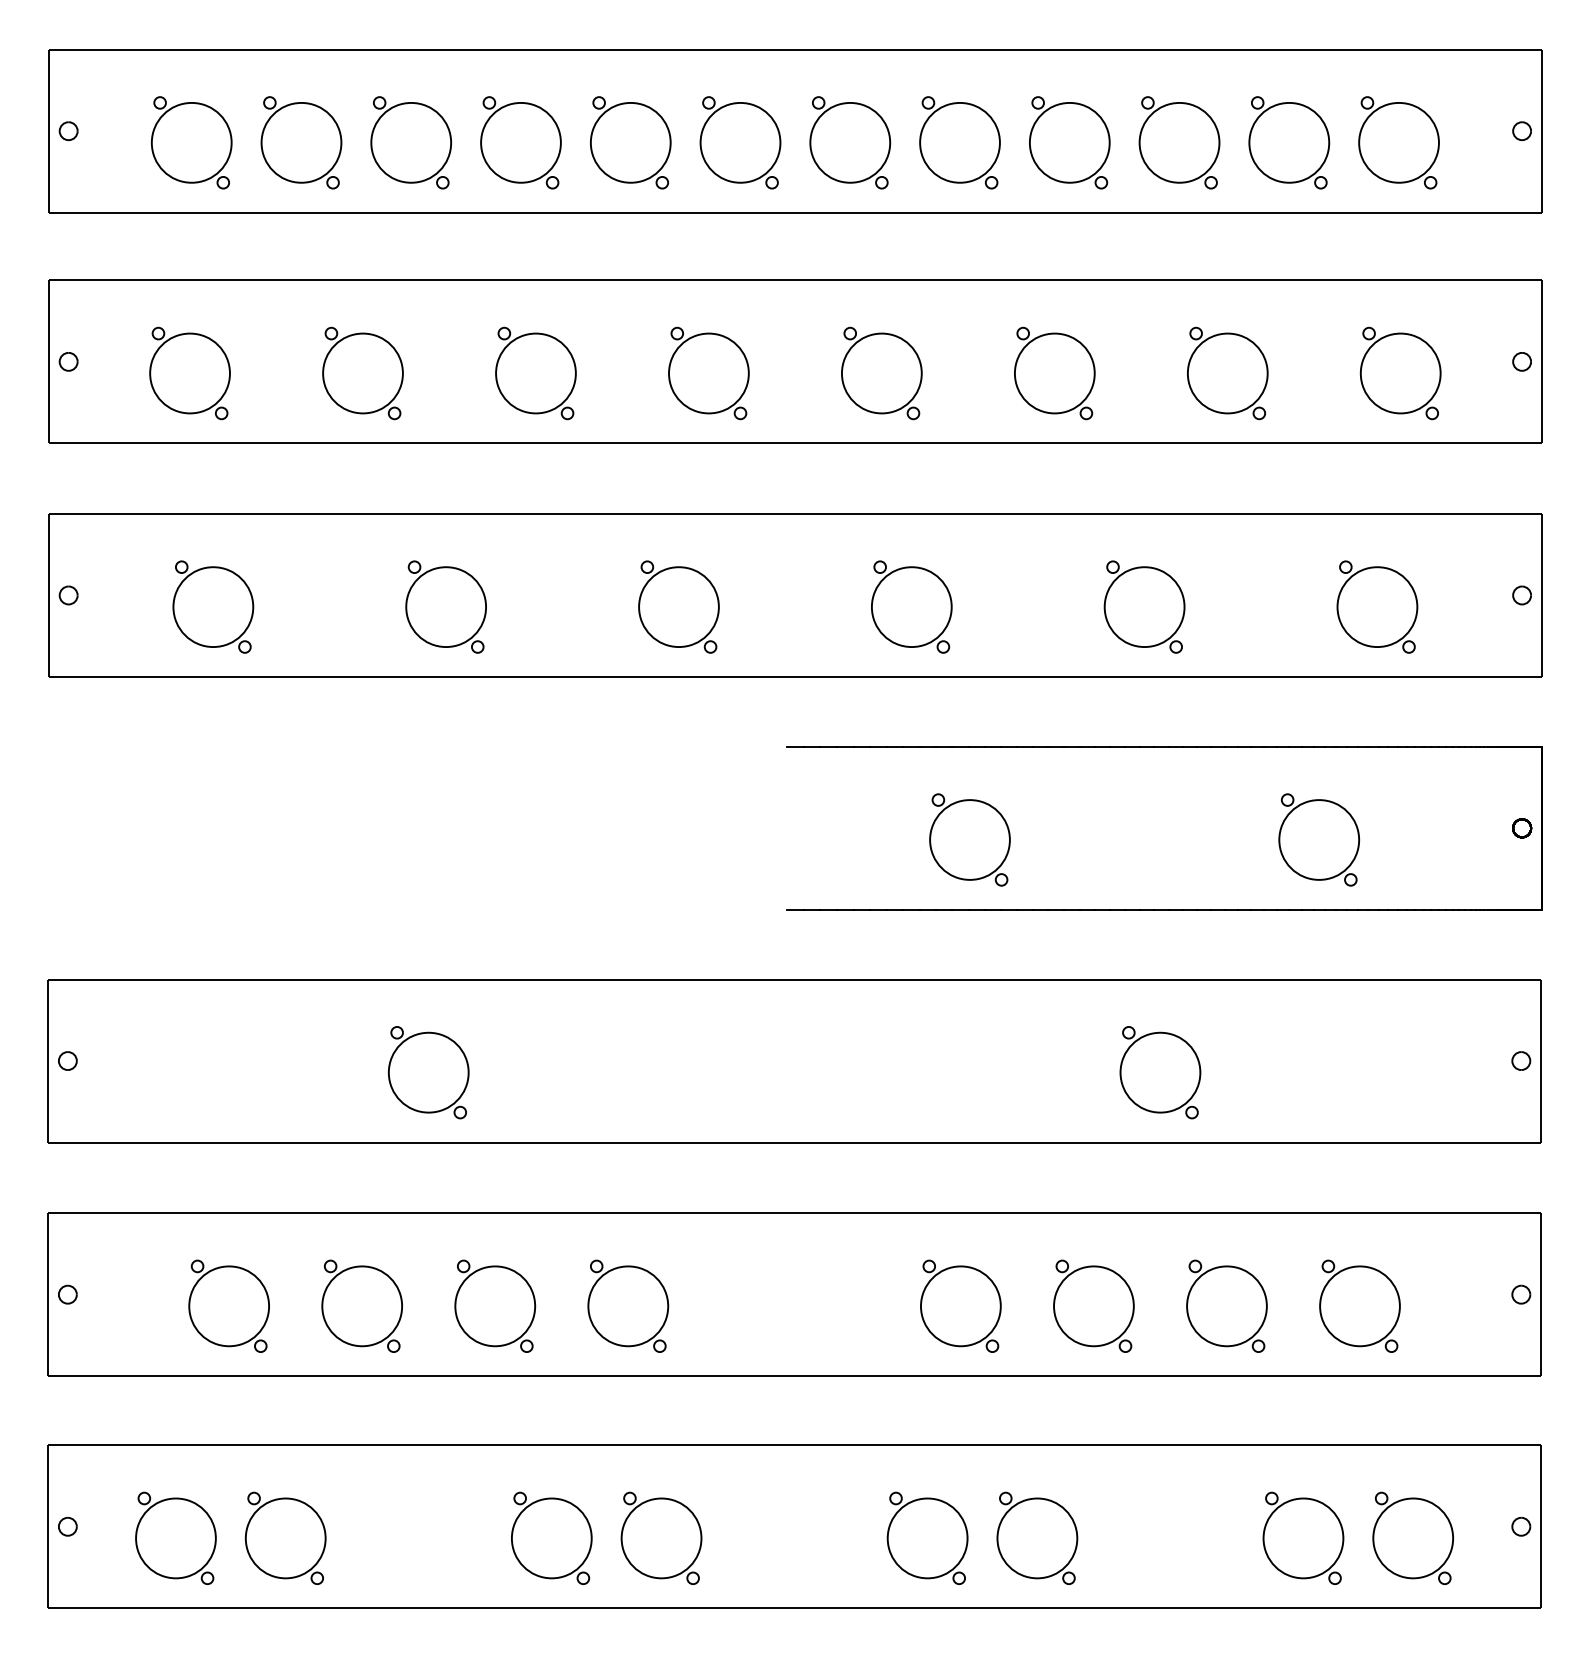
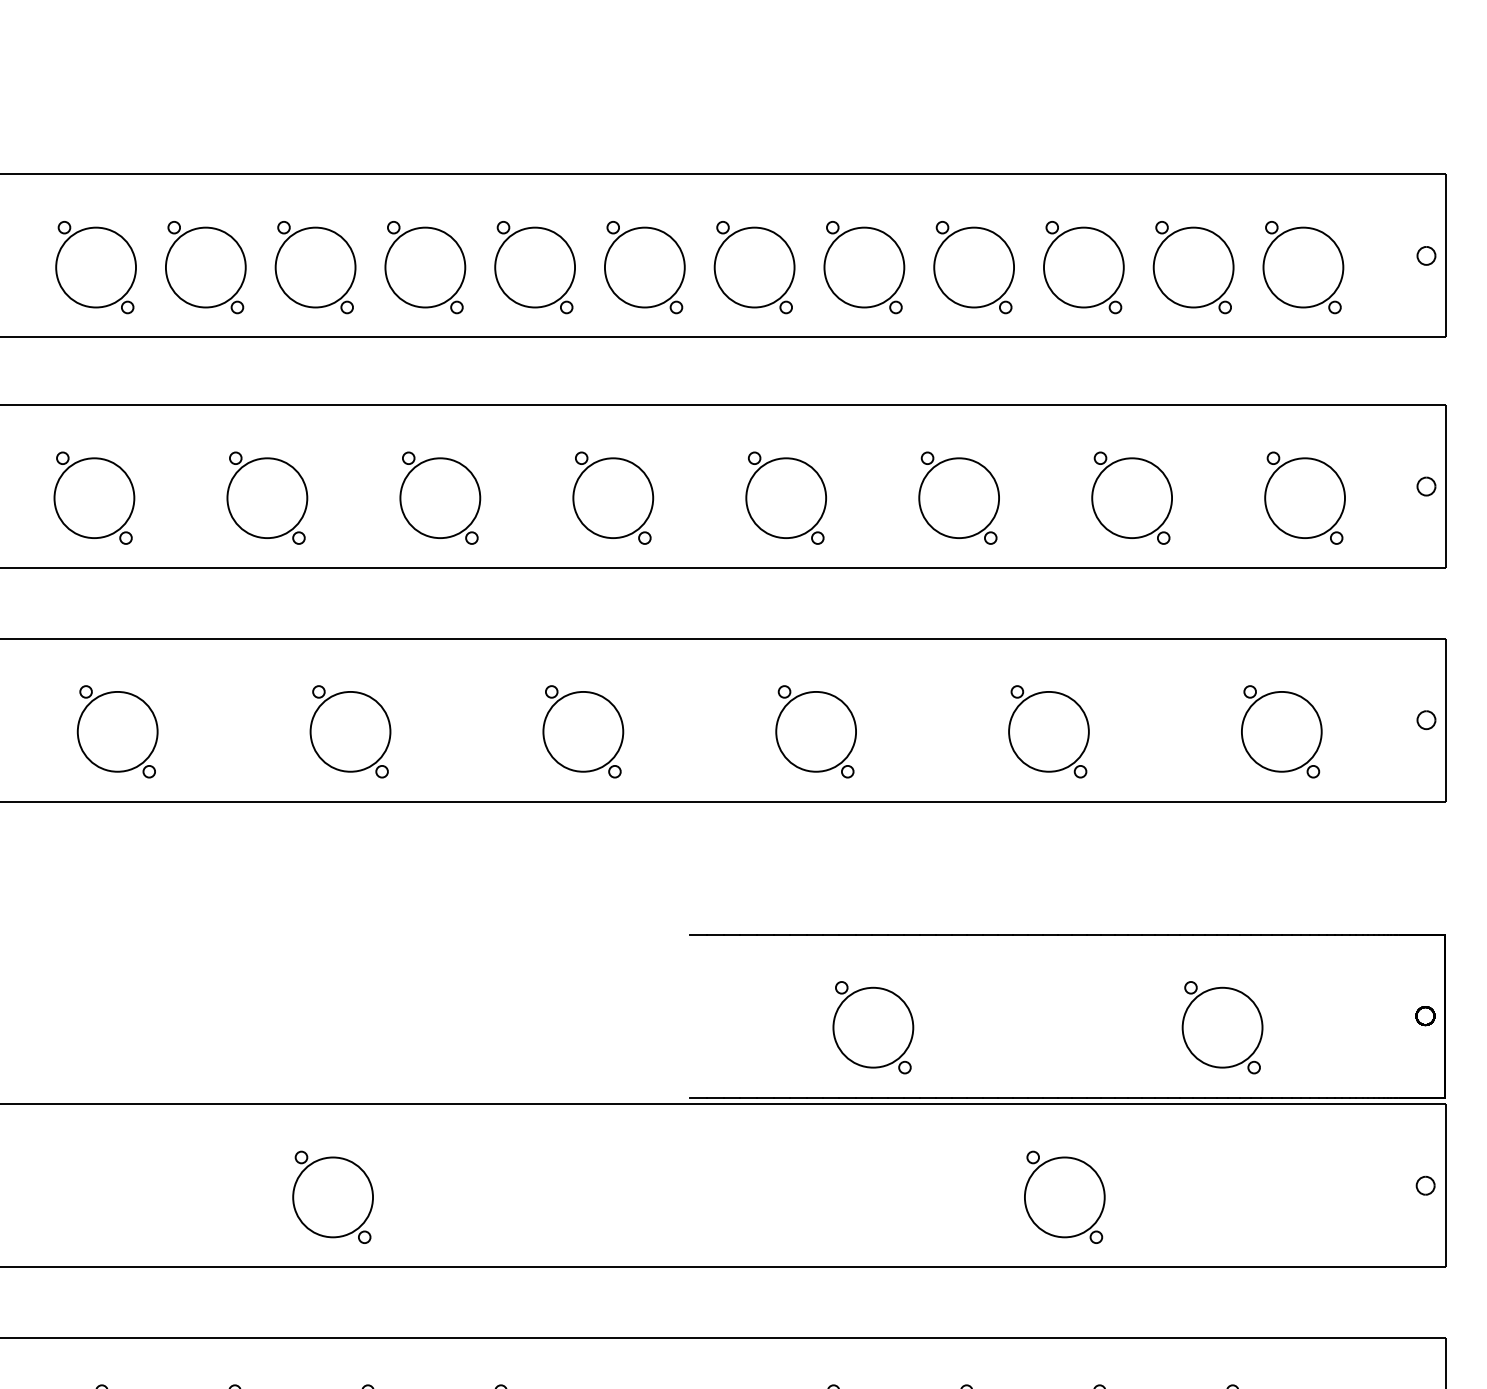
part: (1164, 747) -> (1067, 935), moved

